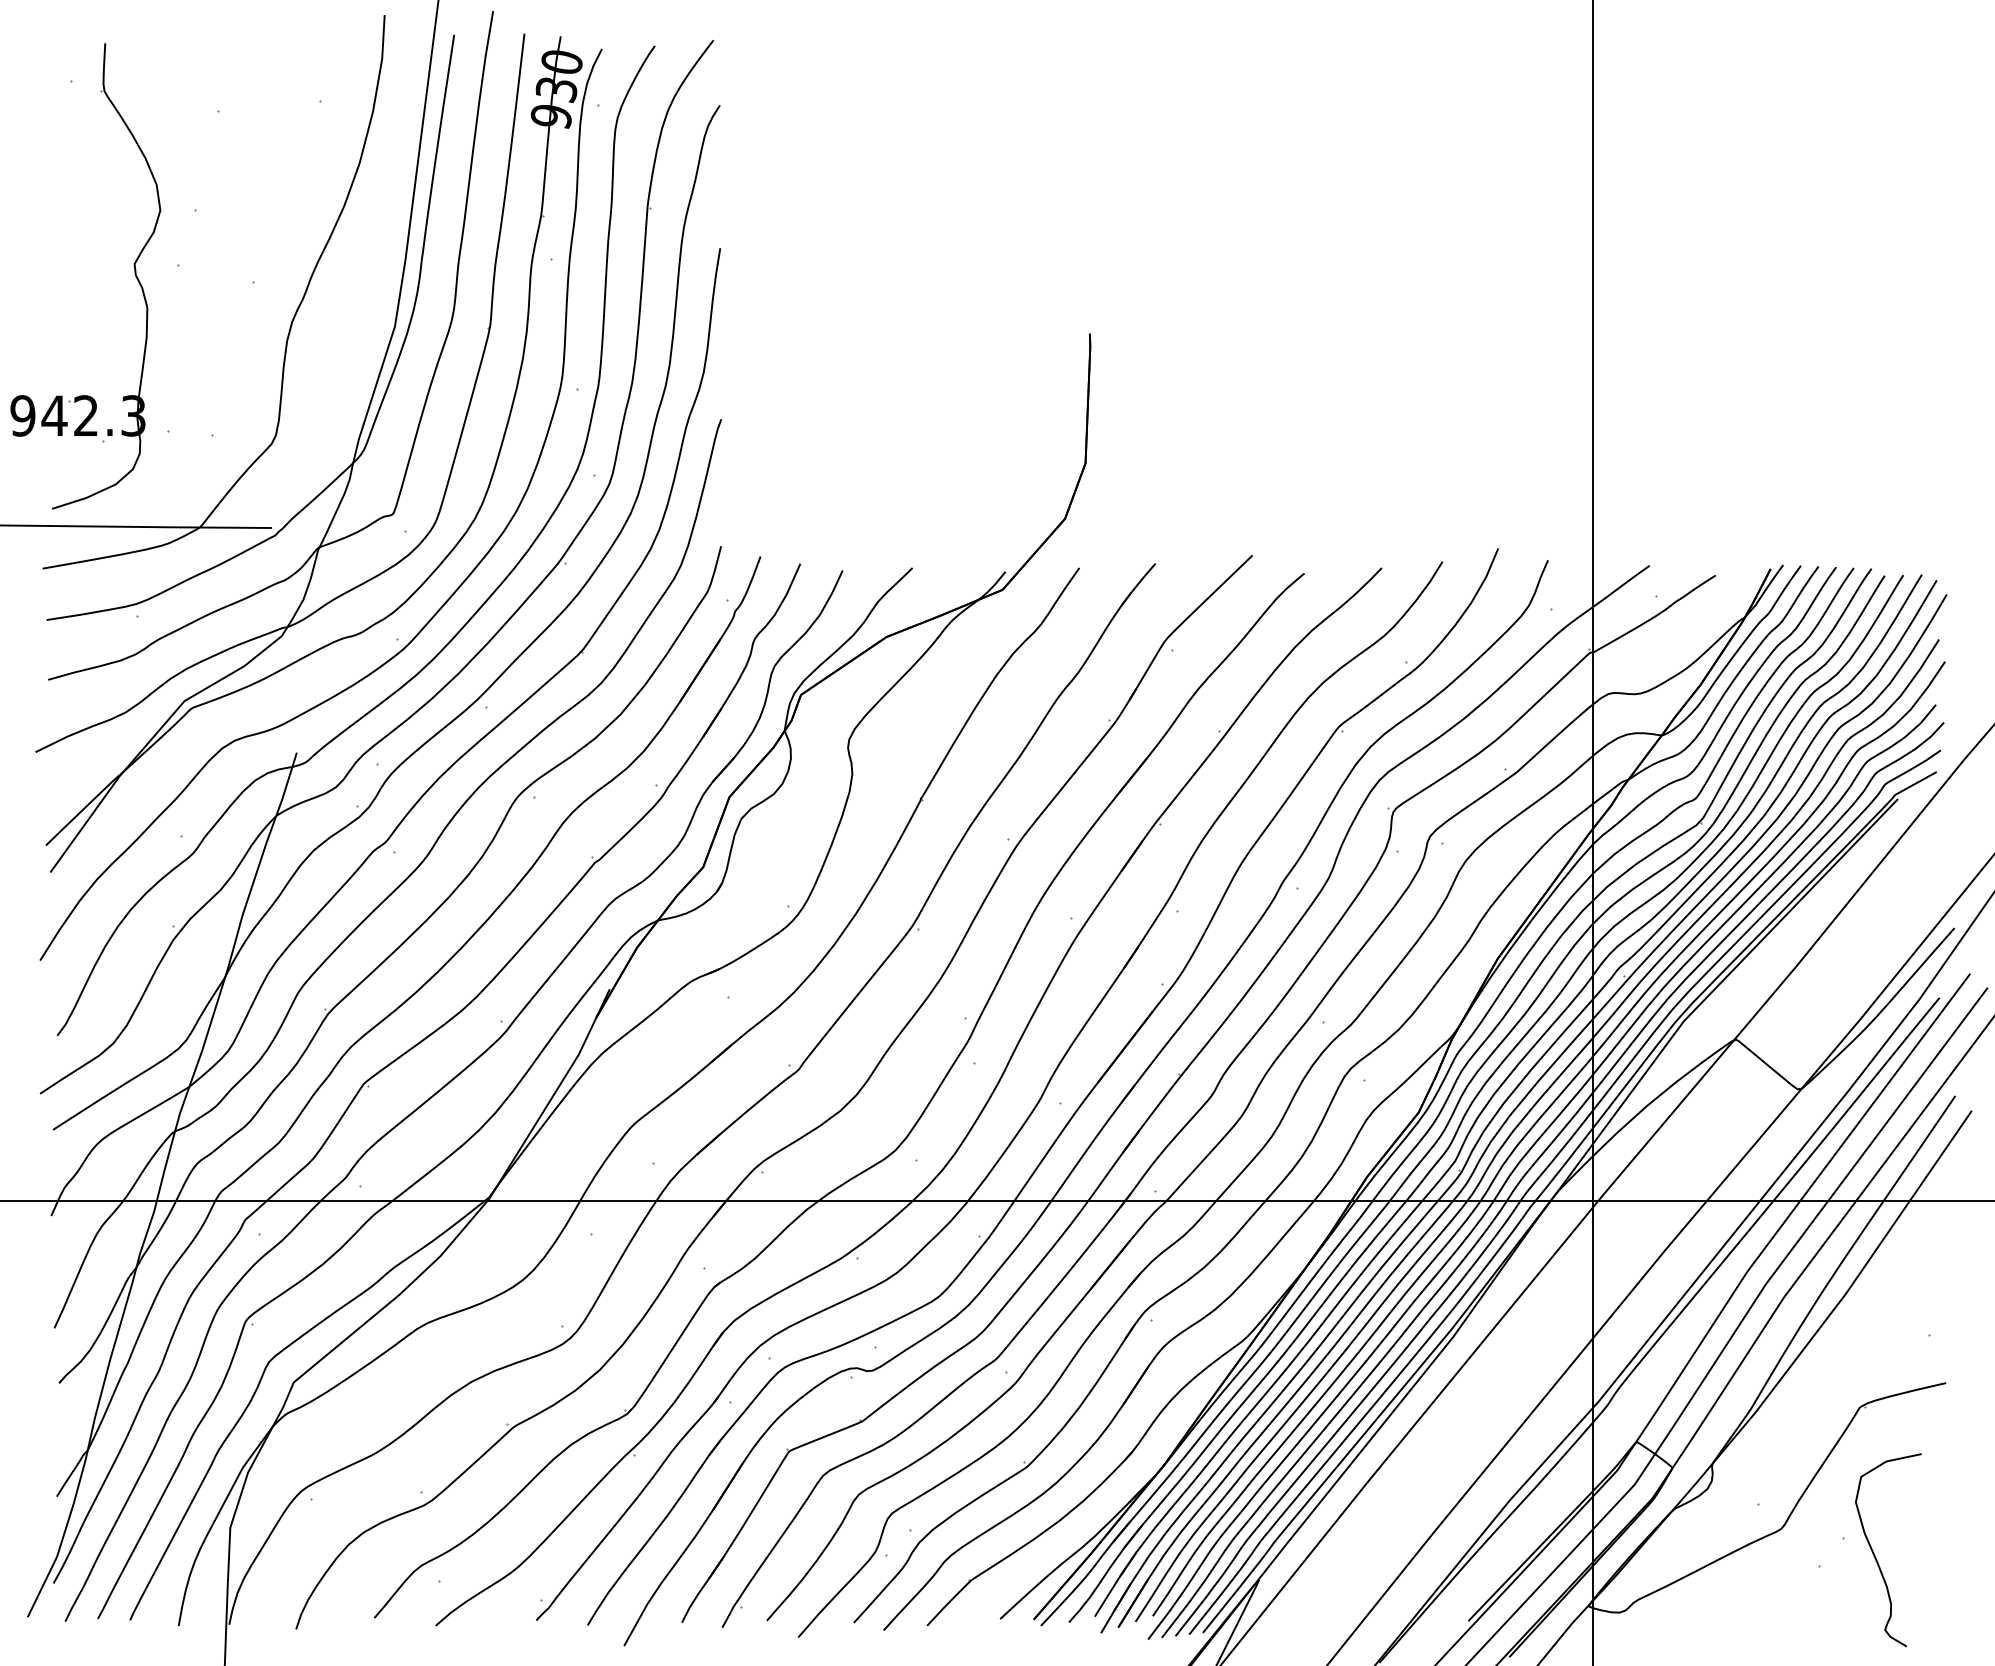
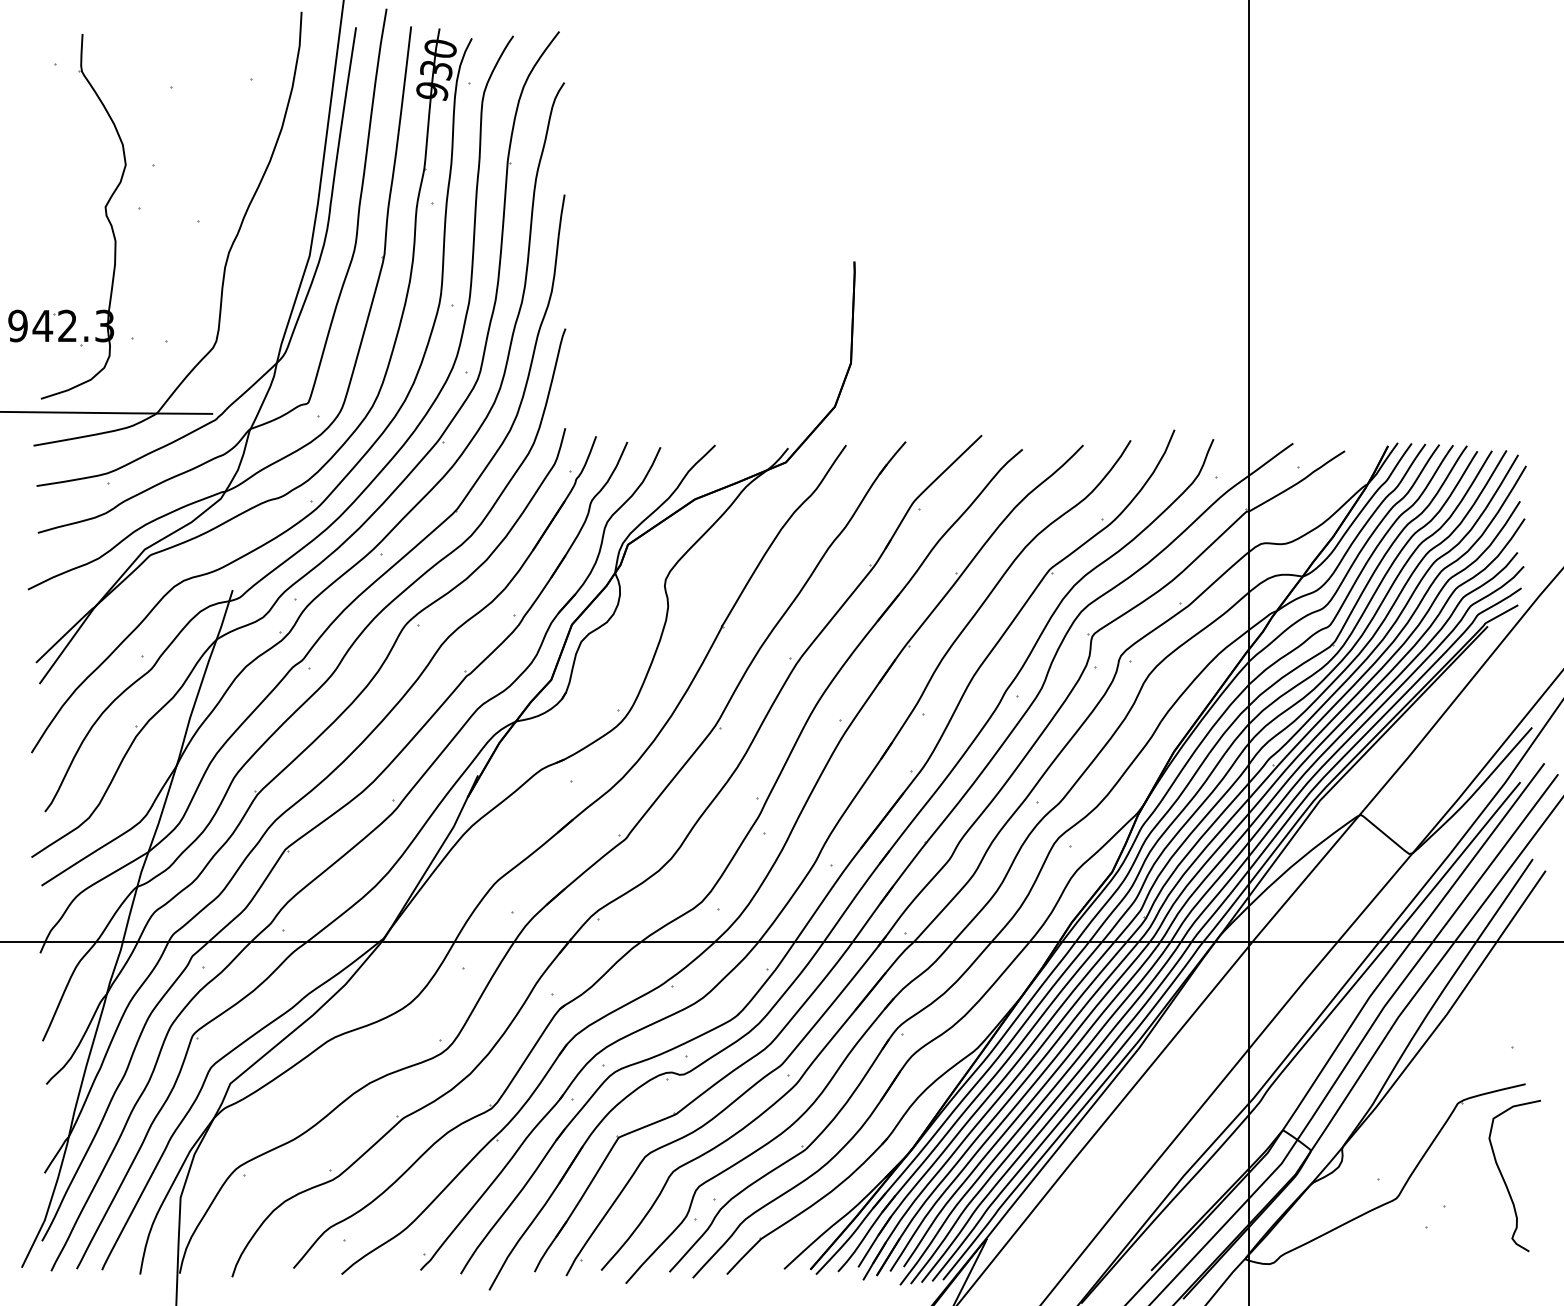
curve: (1876, 1557) -> (1505, 1181), moved

